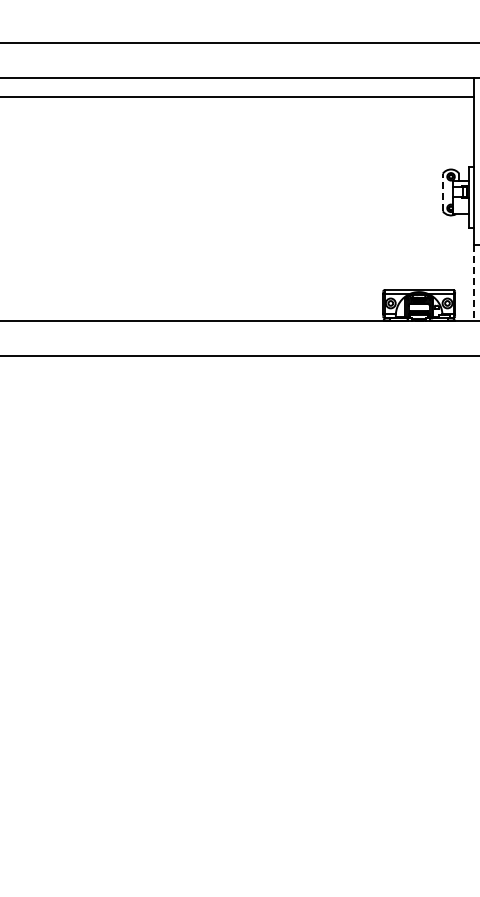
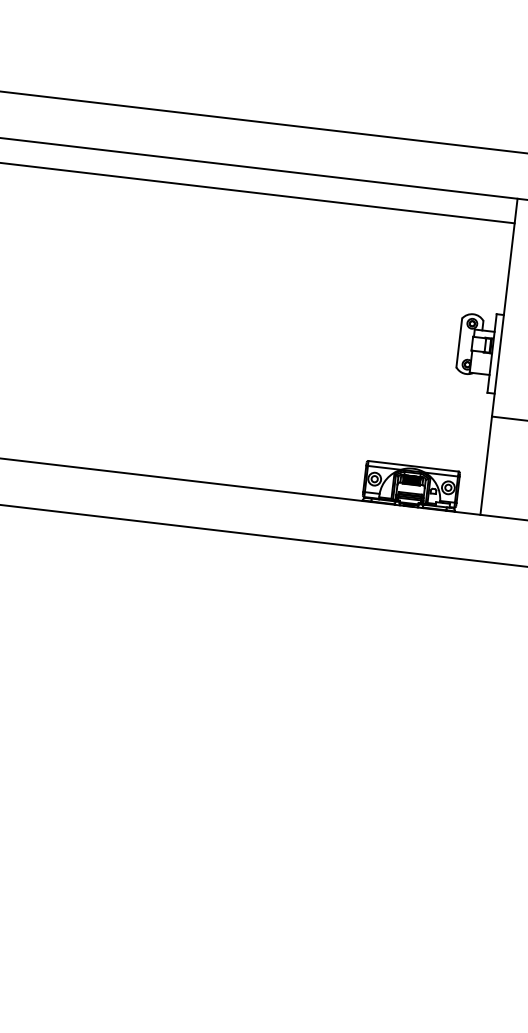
line: (442, 192) -> (458, 342), dashed -> solid
line: (474, 283) -> (486, 466), dashed -> solid

